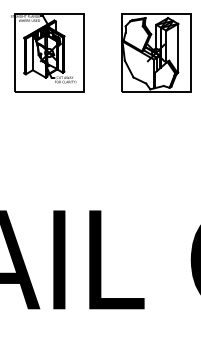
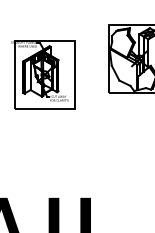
part: (47, 52) -> (43, 74), moved

